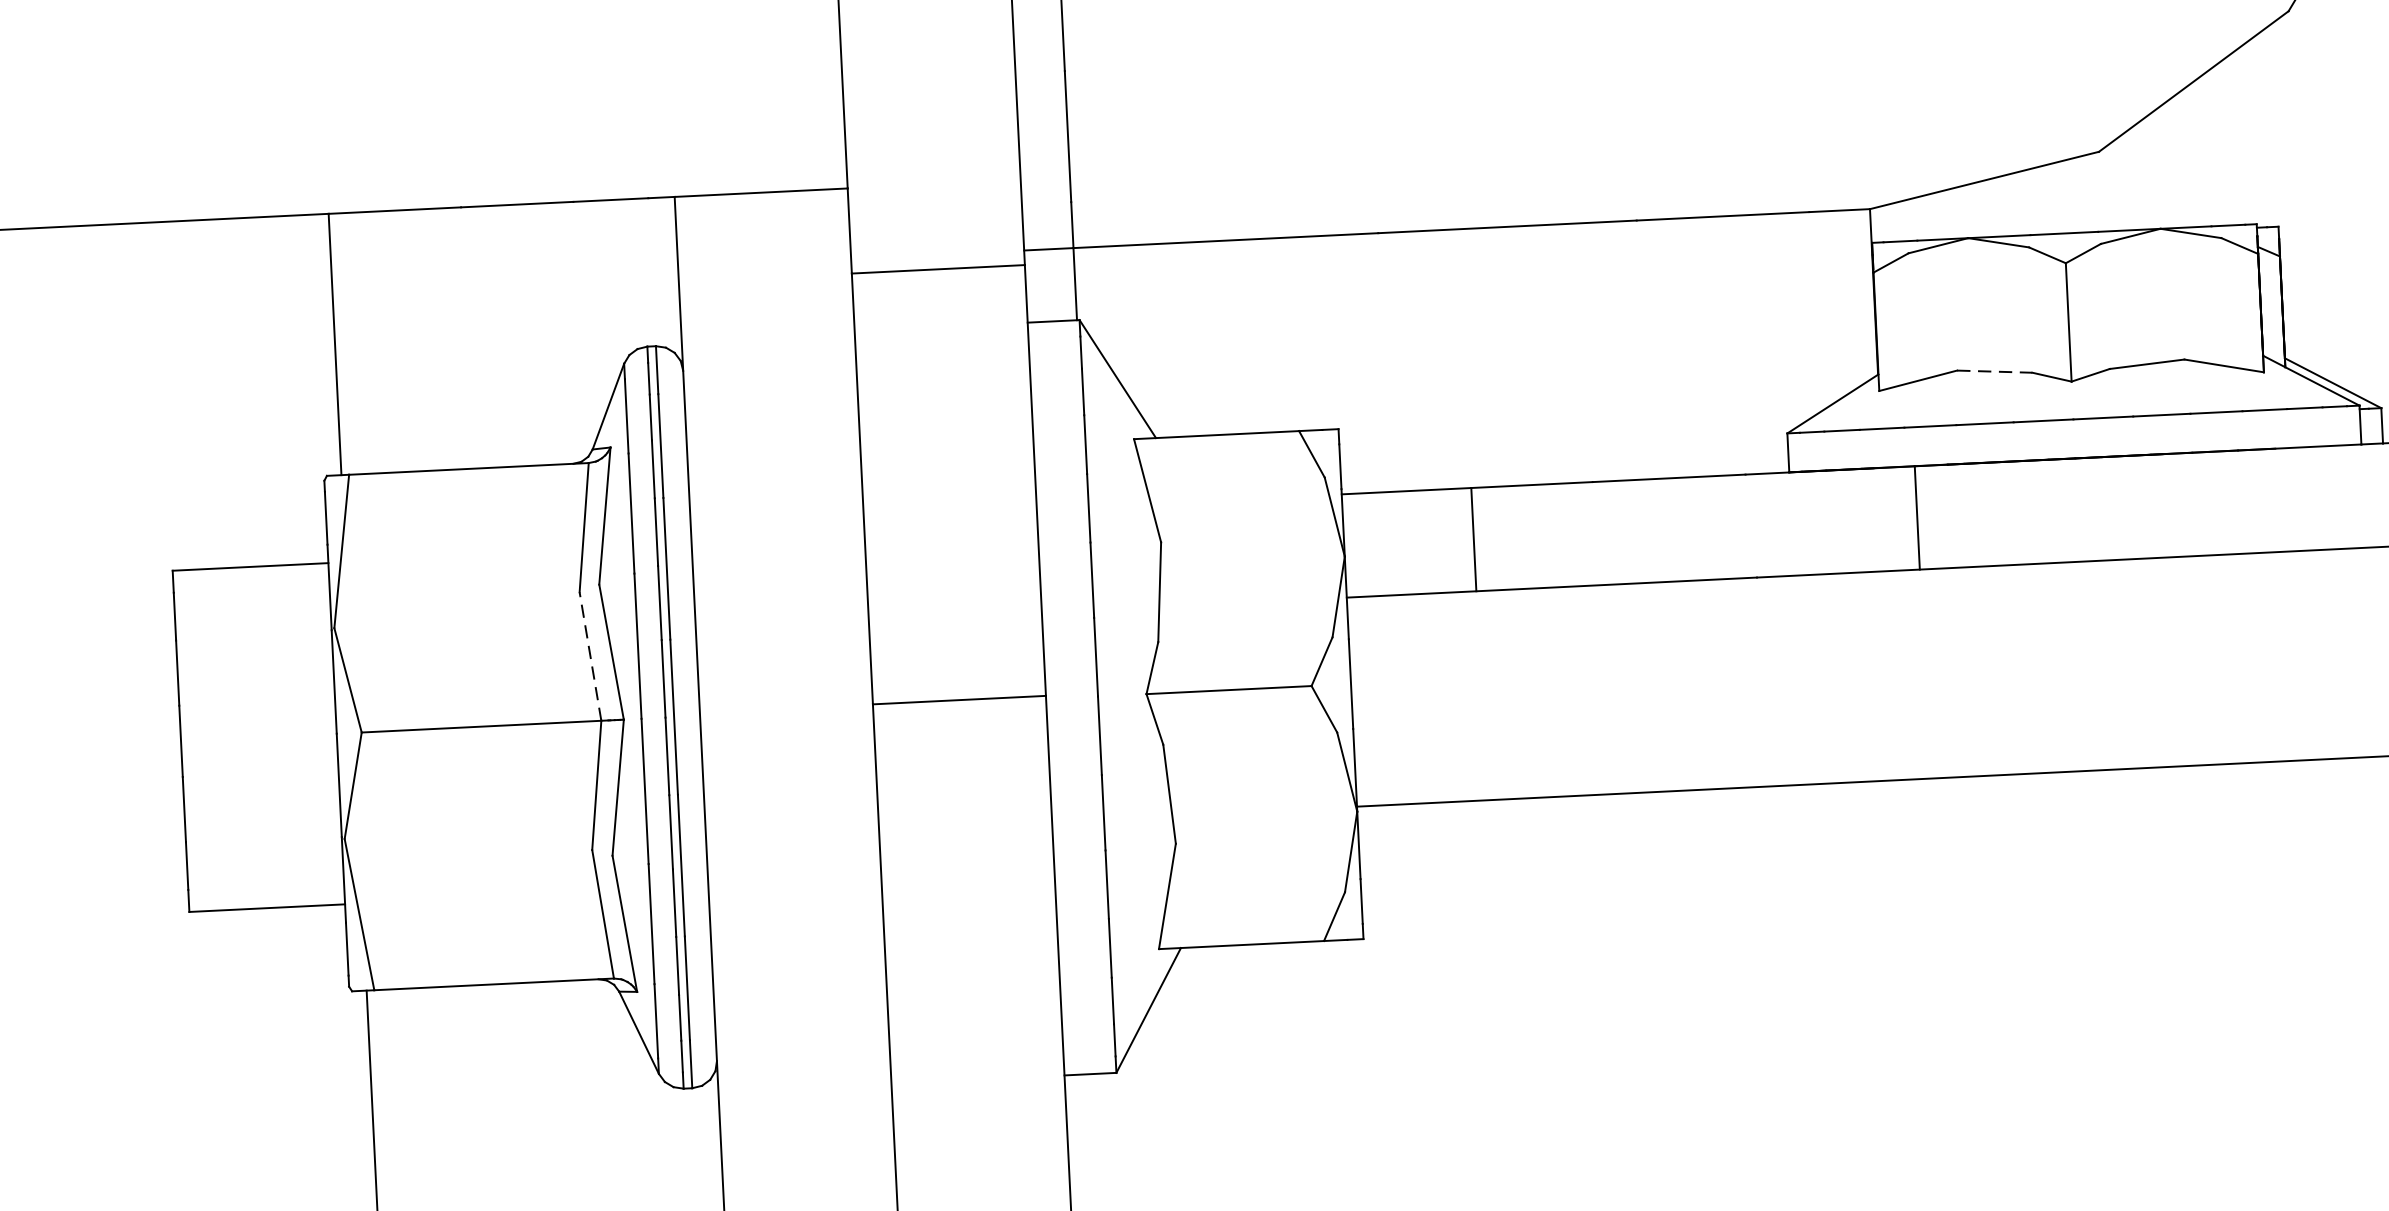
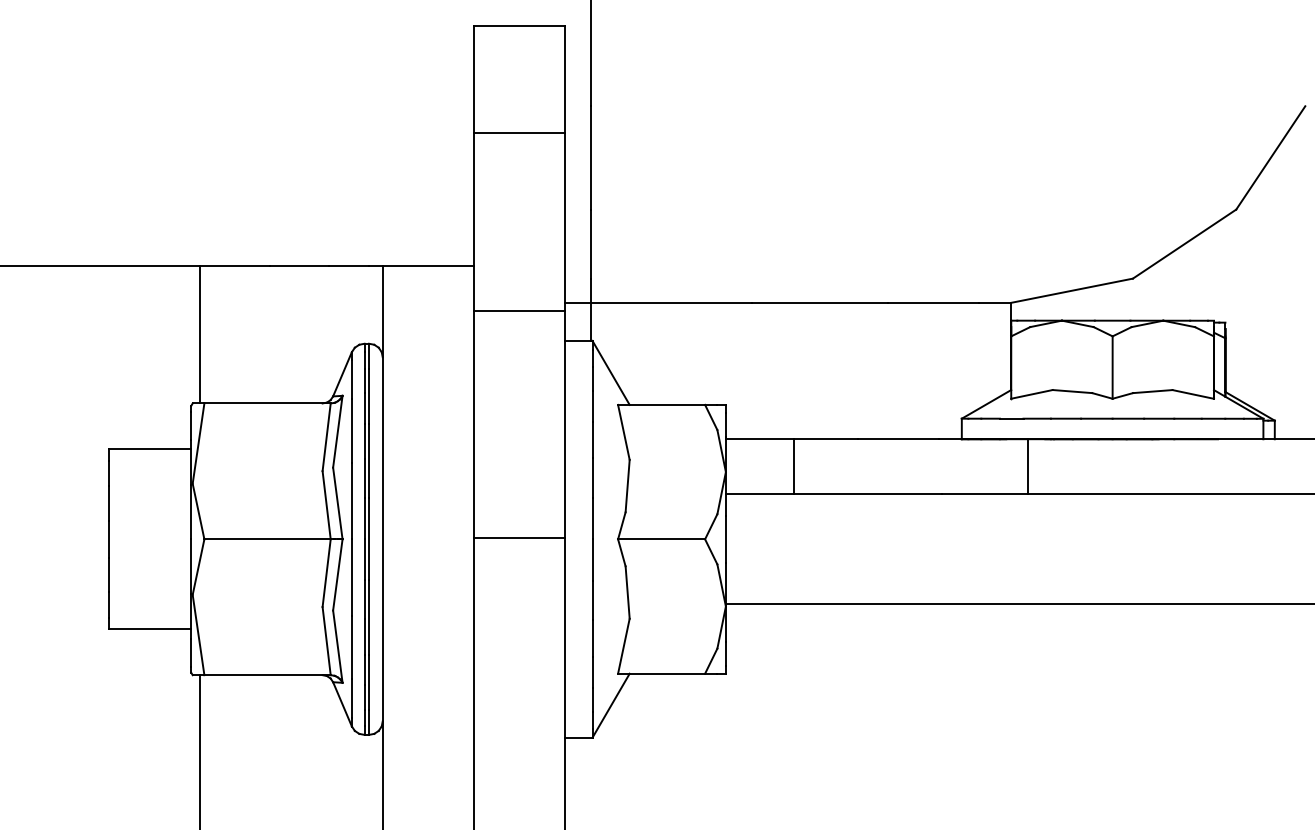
line: (1994, 371) -> (1072, 391), dashed -> solid
line: (590, 655) -> (326, 504), dashed -> solid

